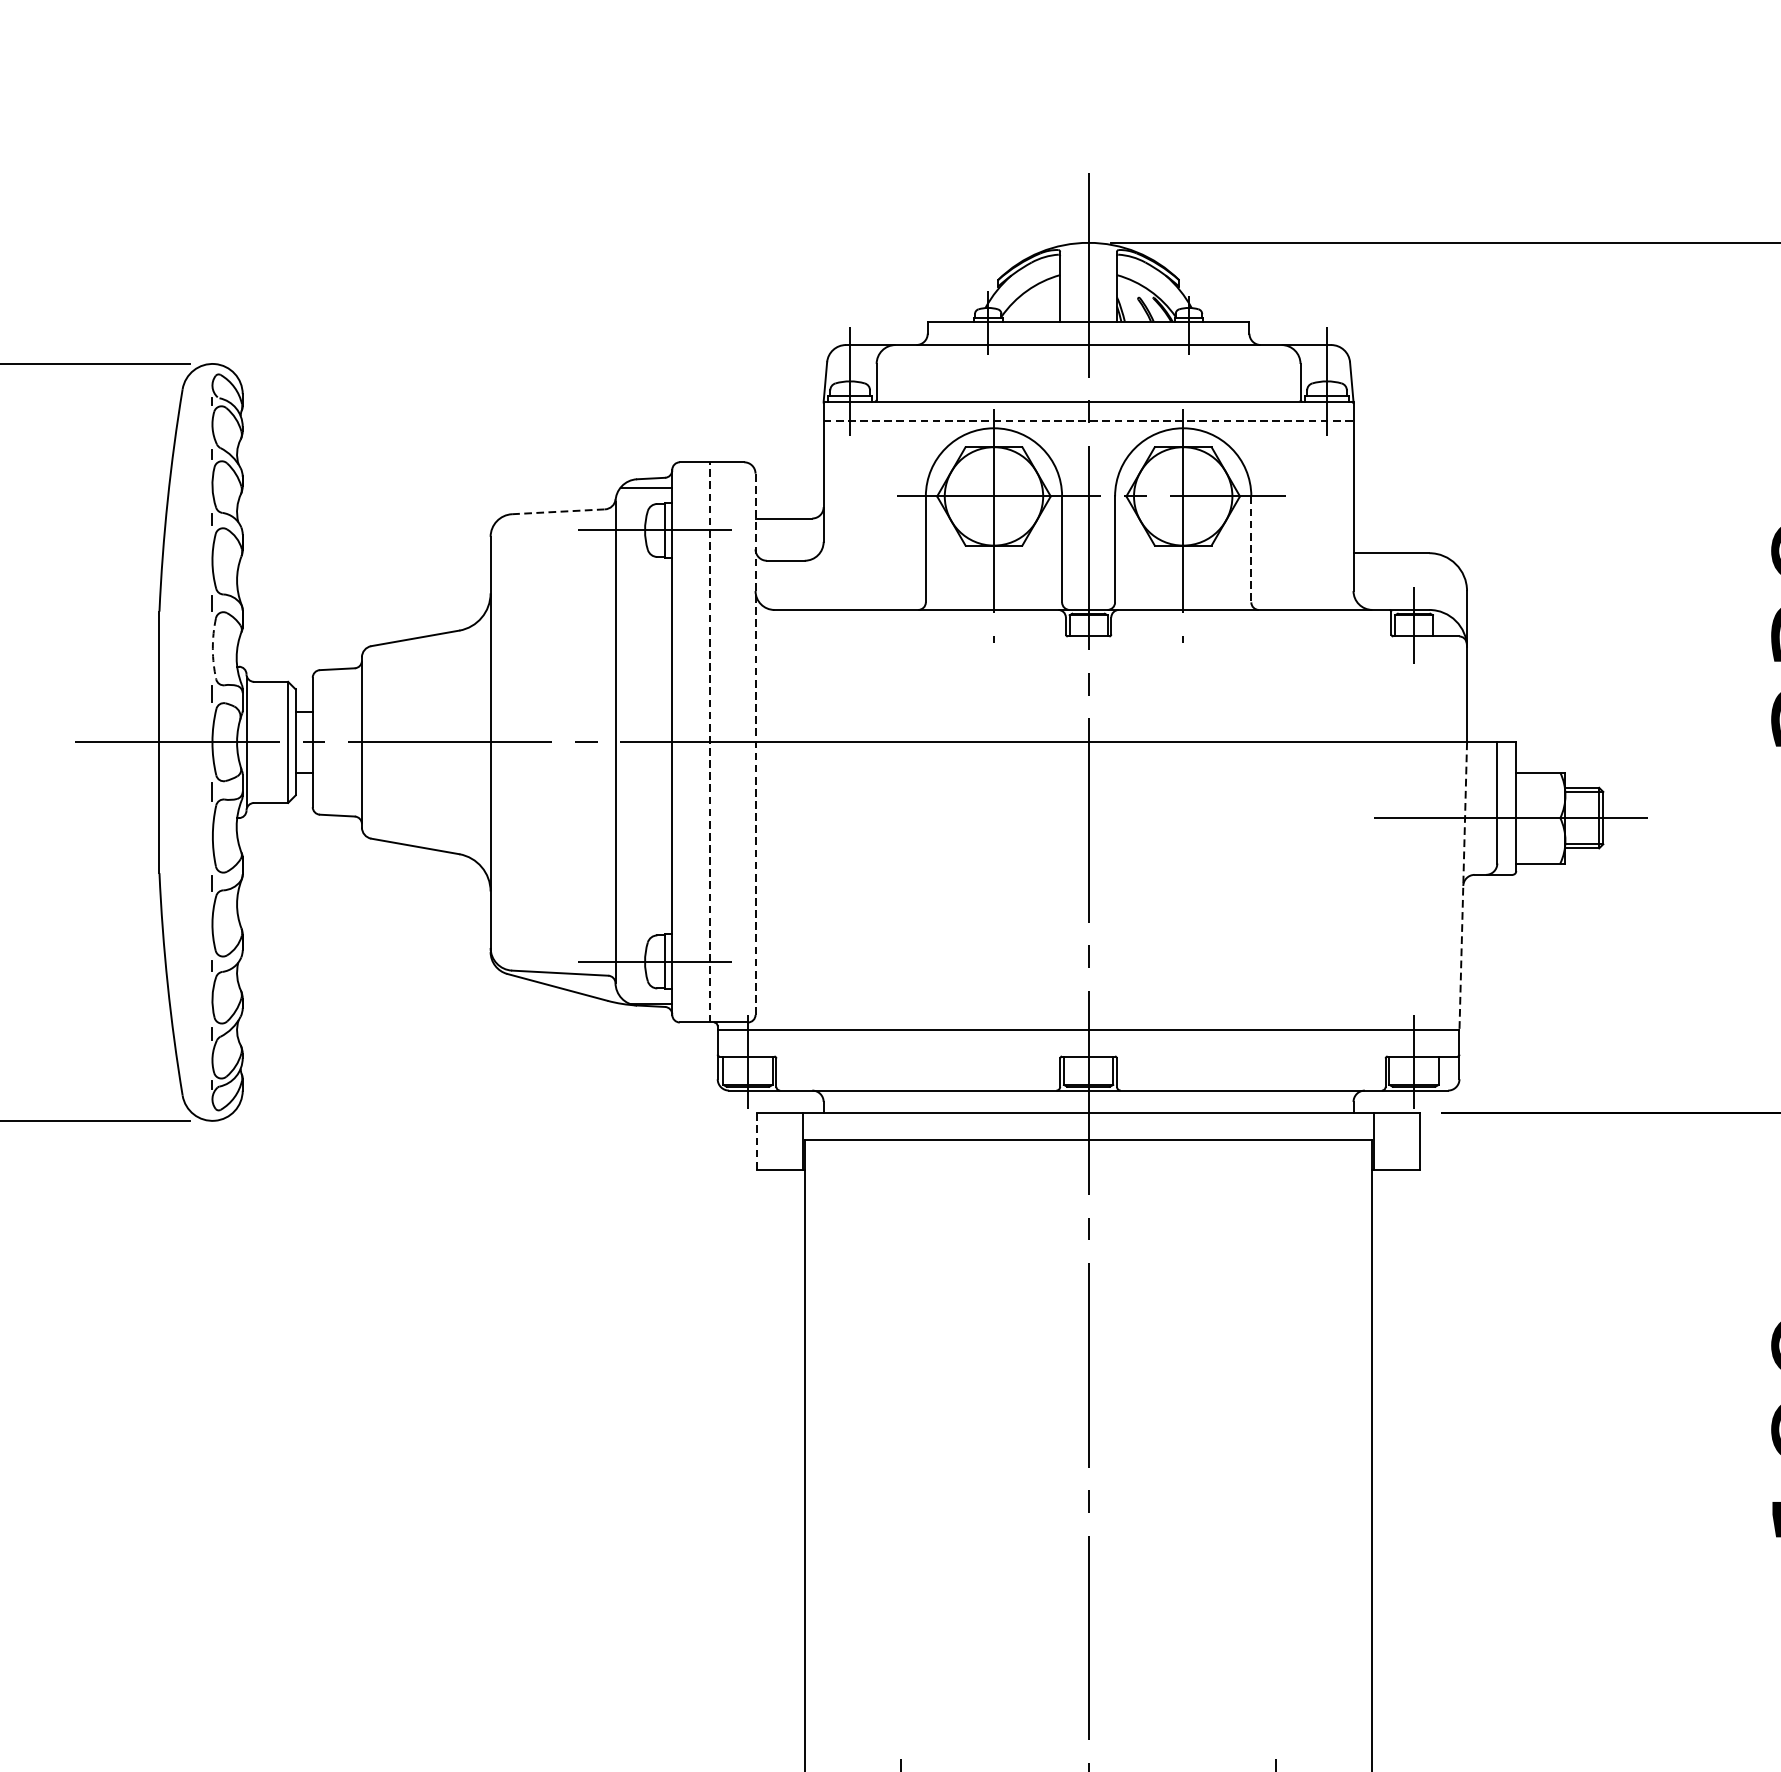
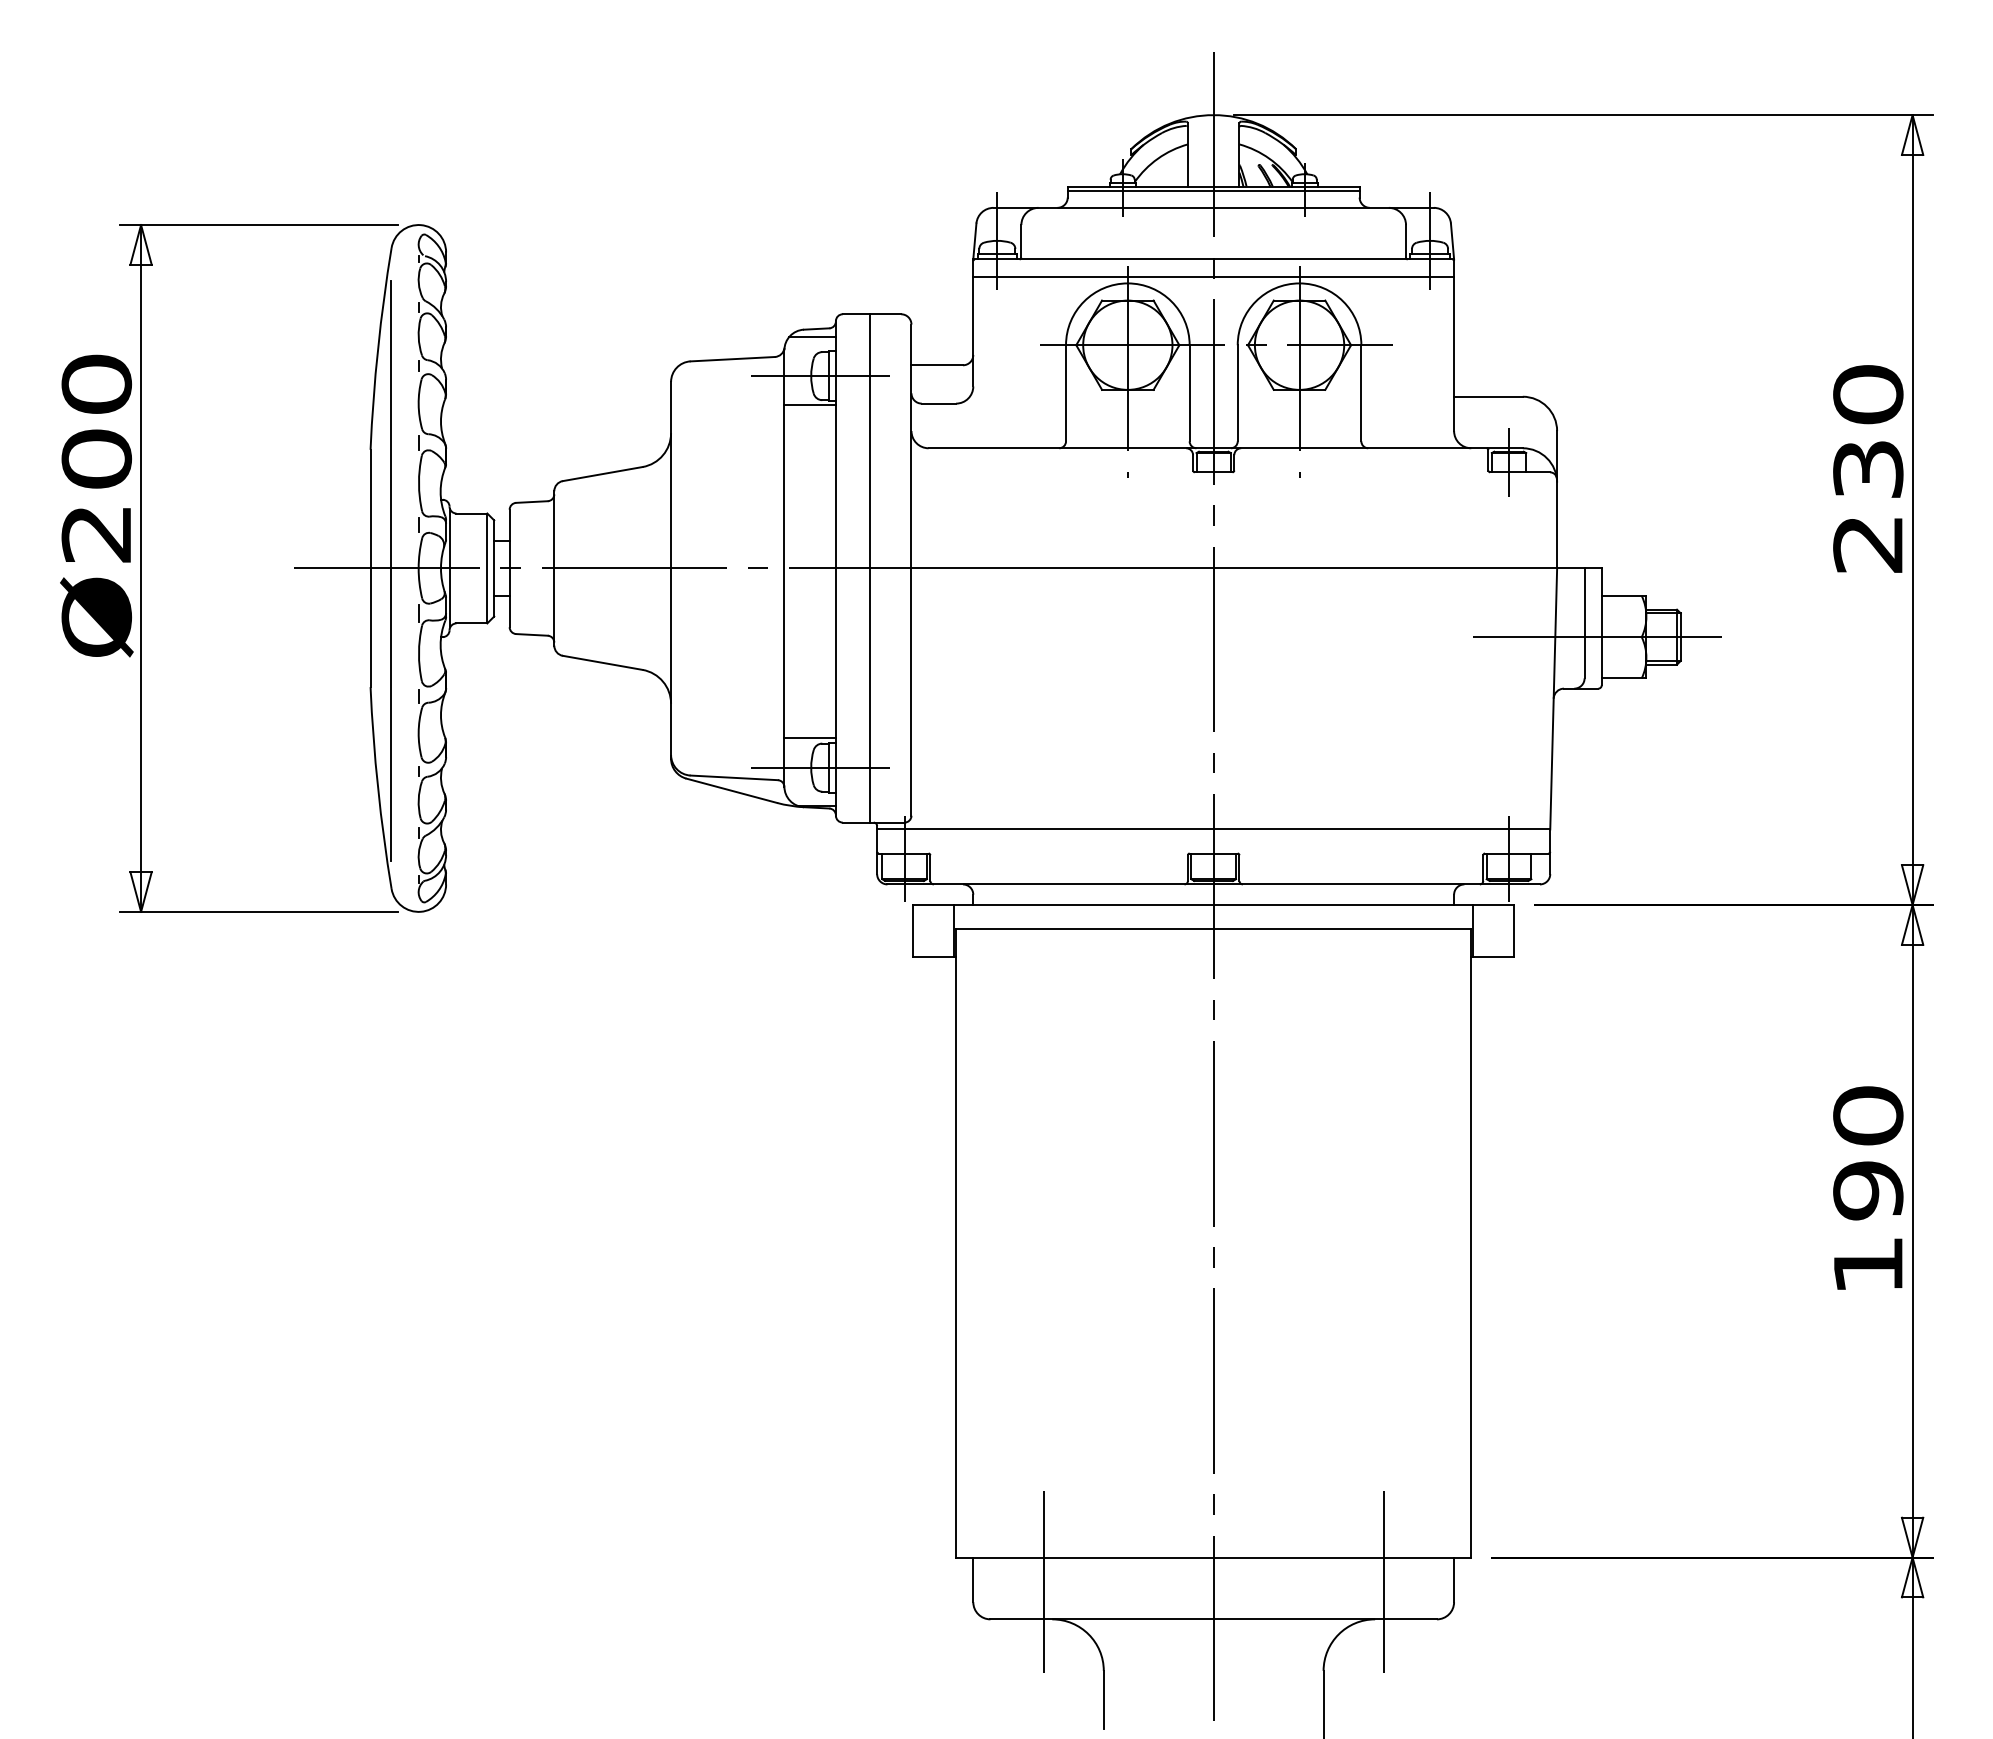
line: (1088, 325) -> (1213, 190), added
line: (1089, 420) -> (1214, 276), dashed -> solid
line: (559, 512) -> (733, 359), dashed -> solid
line: (1251, 549) -> (1361, 393), dashed -> solid
line: (643, 562) -> (809, 405), added
arc: (213, 648) -> (419, 483), dashed -> solid
line: (710, 741) -> (870, 567), dashed -> solid
line: (755, 744) -> (911, 570), dashed -> solid
line: (182, 745) -> (391, 571), added
line: (1463, 885) -> (1553, 698), dashed -> solid
line: (643, 929) -> (809, 738), added
line: (757, 1141) -> (913, 930), dashed -> solid

